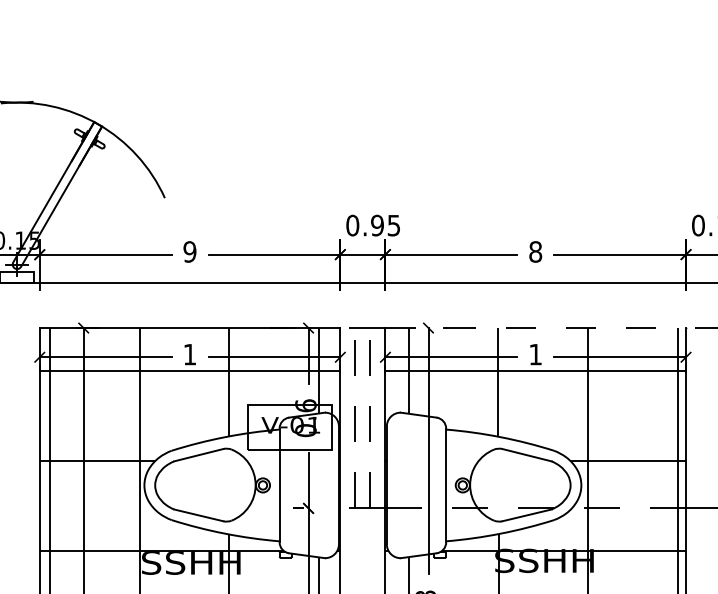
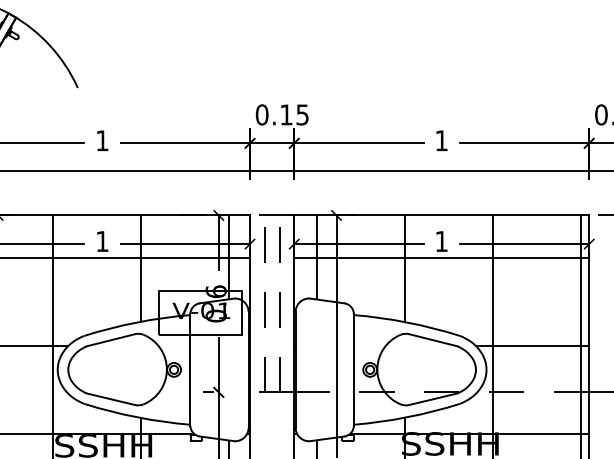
text: (377, 225) -> (286, 114), 0.95 -> 0.15
text: (189, 251) -> (101, 140), 9 -> 1
text: (535, 251) -> (441, 140), 8 -> 1
line: (536, 328) -> (442, 215), dashed -> solid

